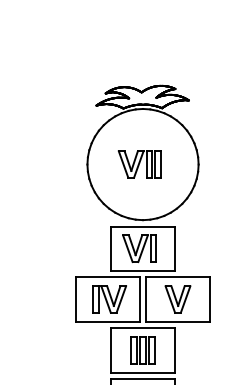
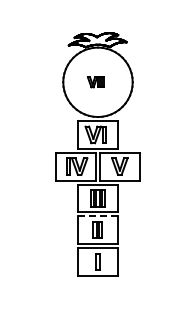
part: (139, 164) -> (95, 82), size x0.6
line: (143, 379) -> (98, 216), solid -> dashed

